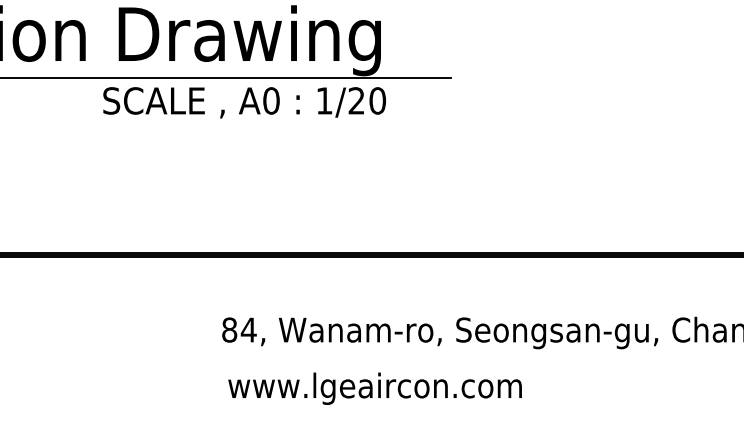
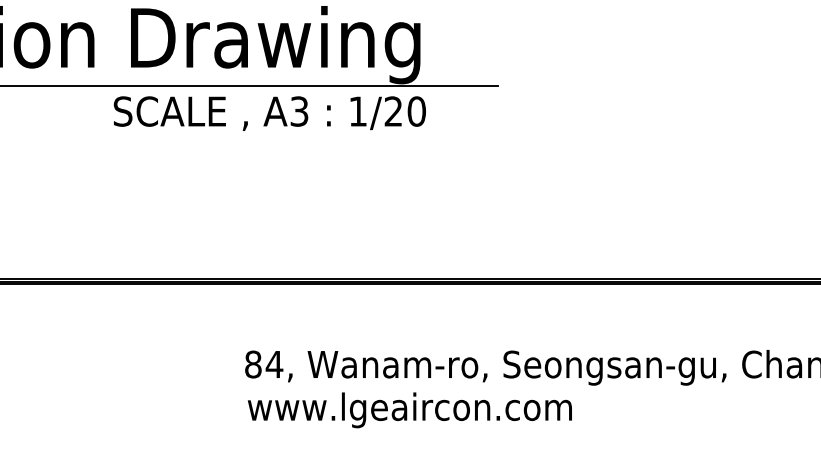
text: (271, 100) -> (299, 111), A0 -> A3
text: (374, 388) -> (409, 410), moved

